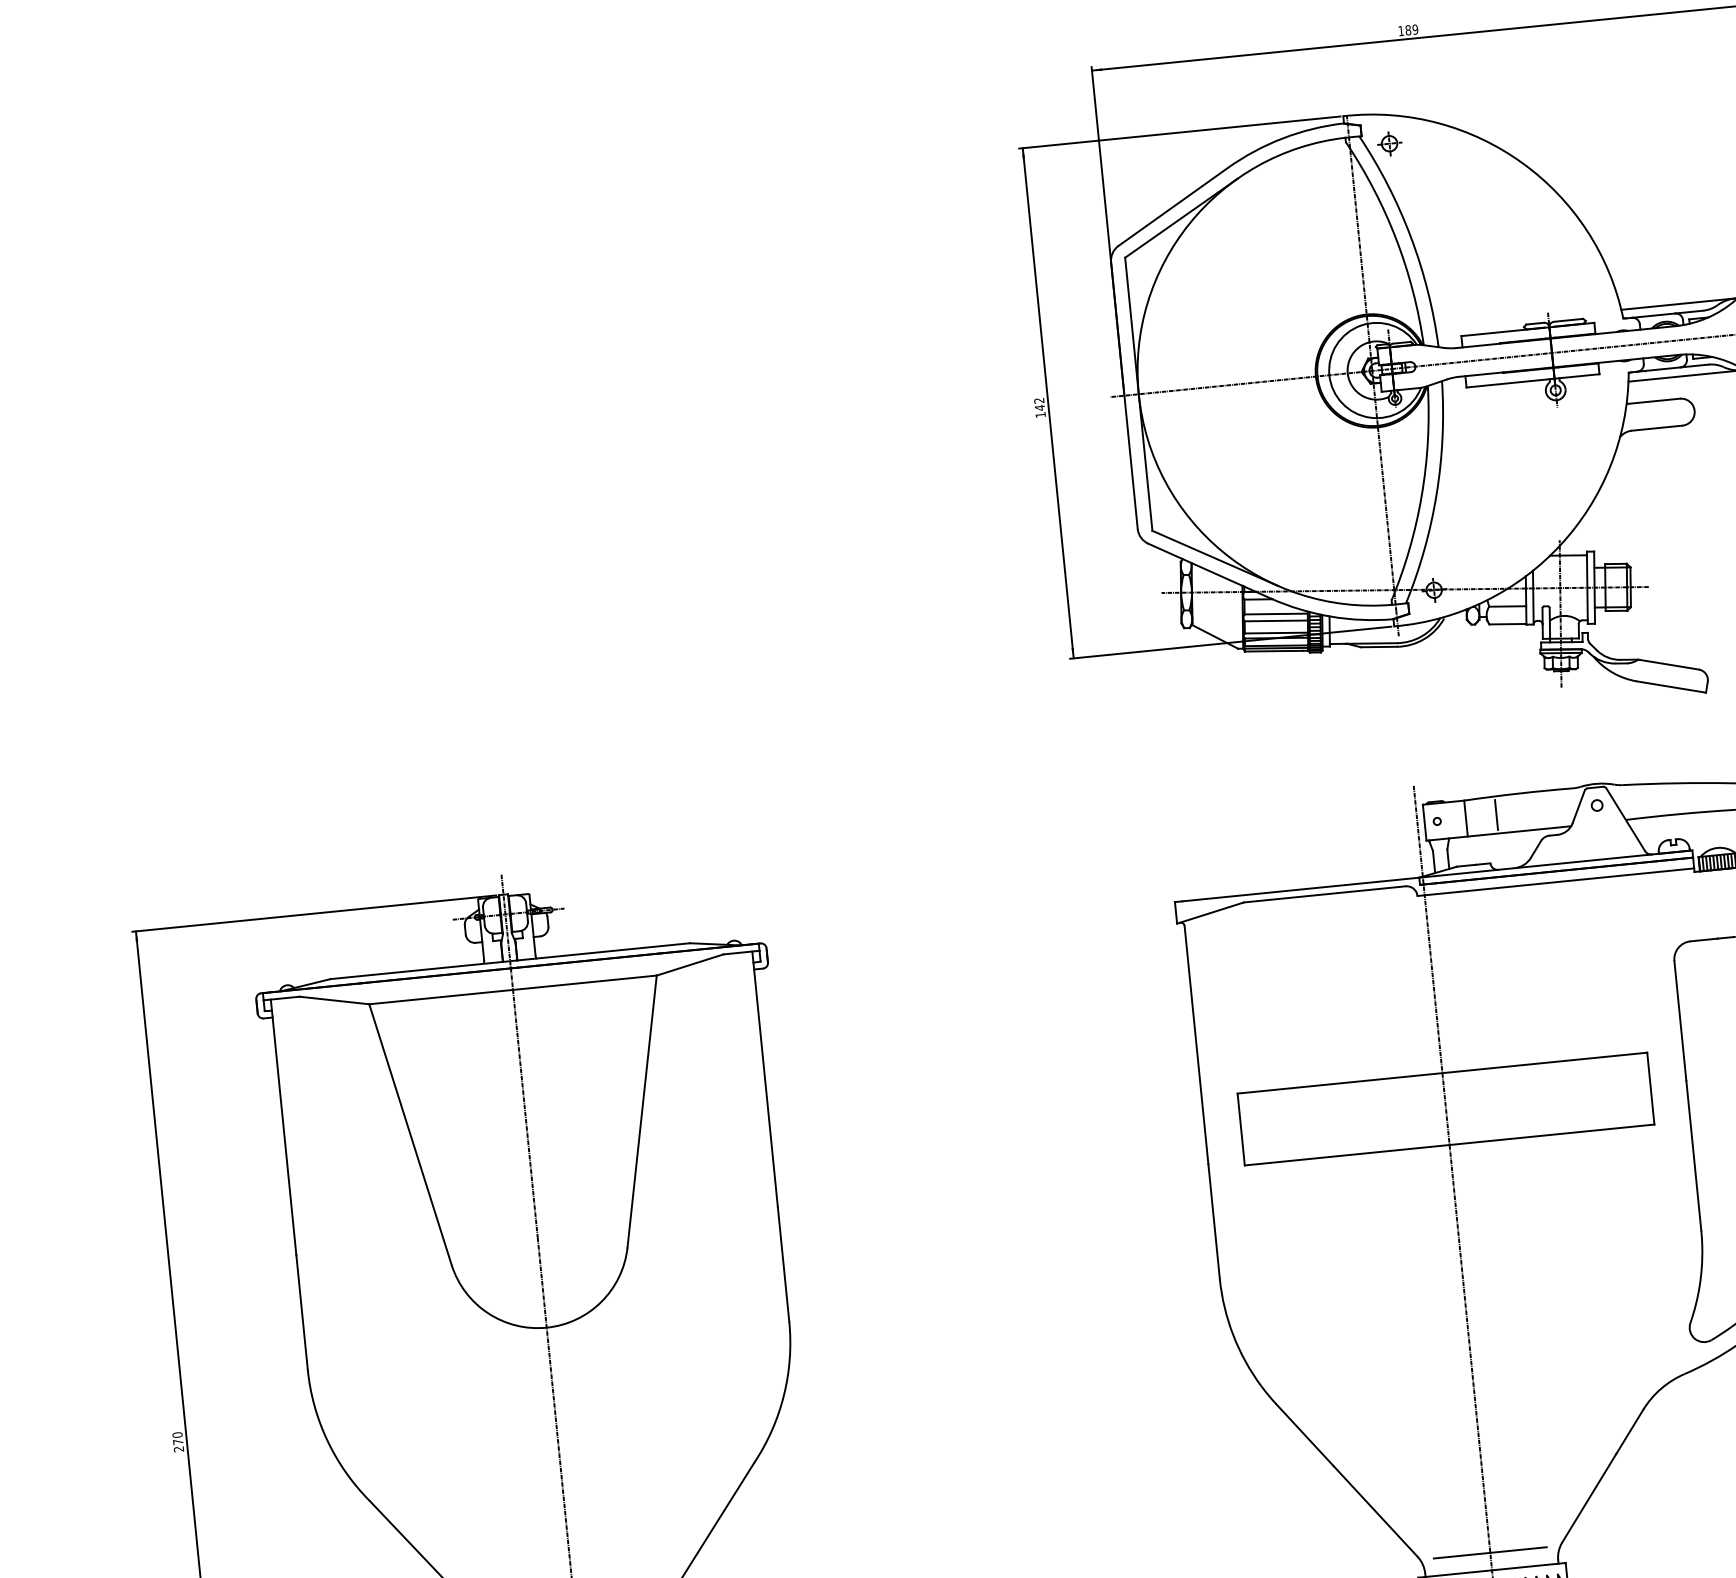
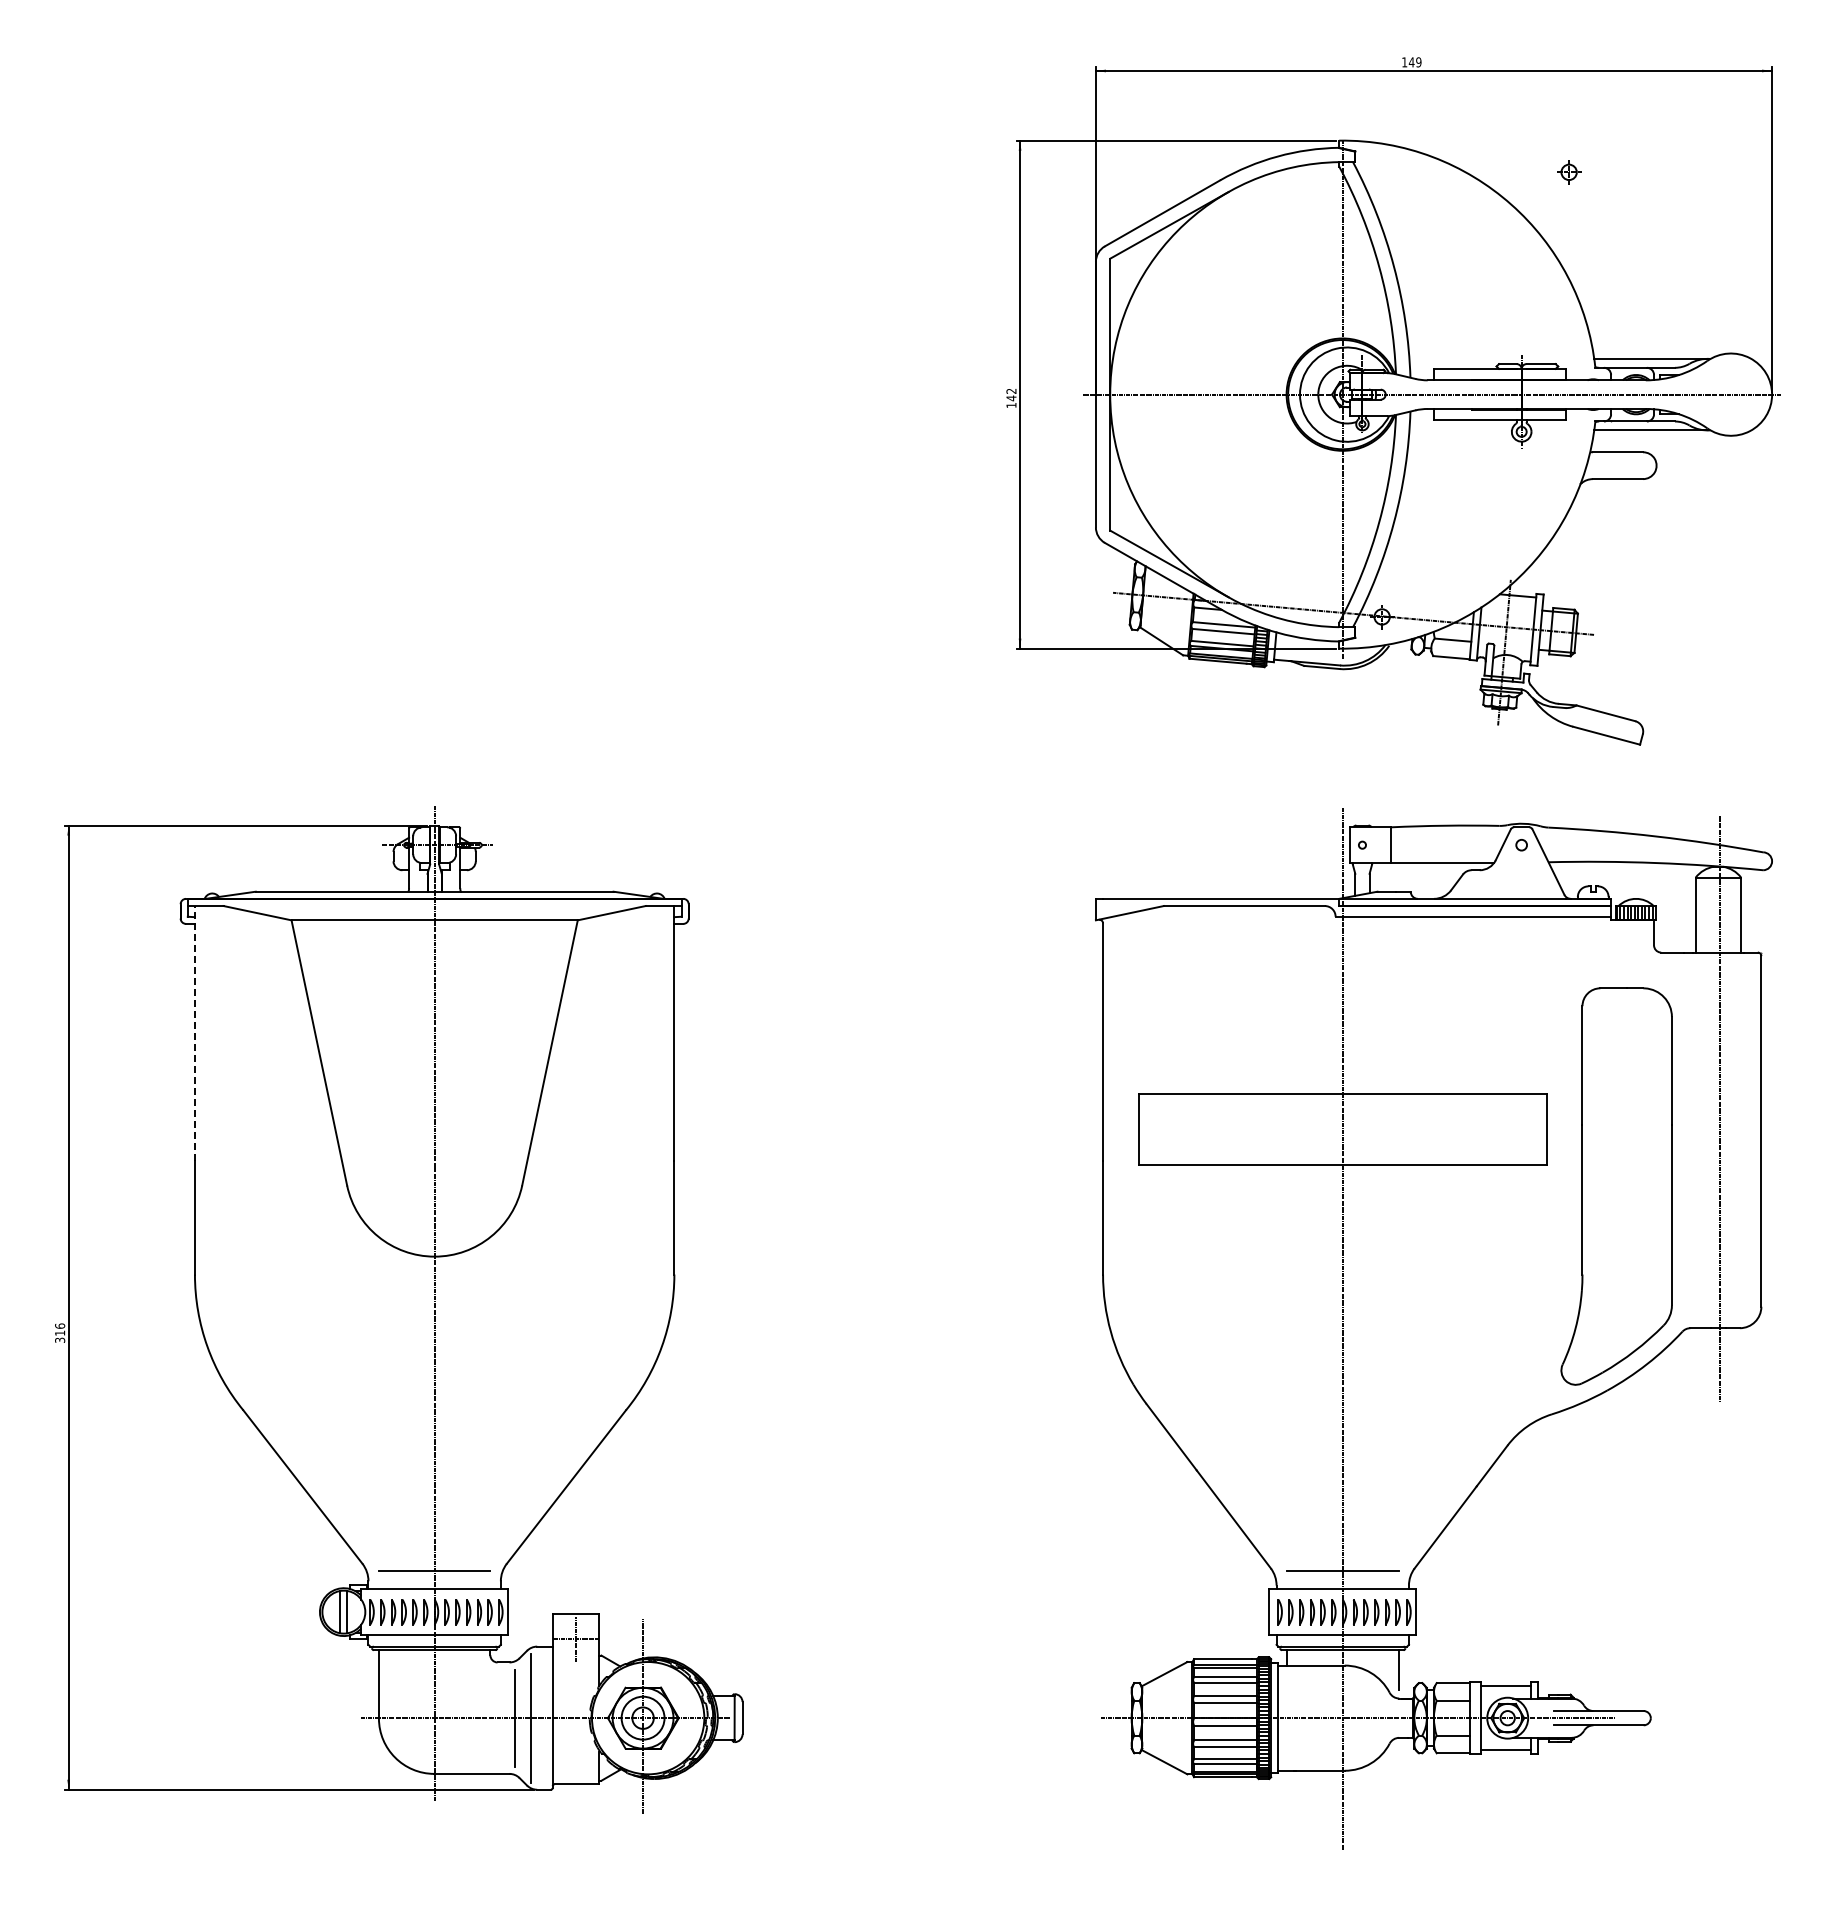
text: (1408, 30) -> (1411, 62), 189 -> 149
part: (1389, 143) -> (1569, 172), moved
line: (1496, 814) -> (1421, 844), removed
line: (283, 1126) -> (194, 1032), solid -> dashed
text: (178, 1441) -> (60, 1332), 270 -> 316

